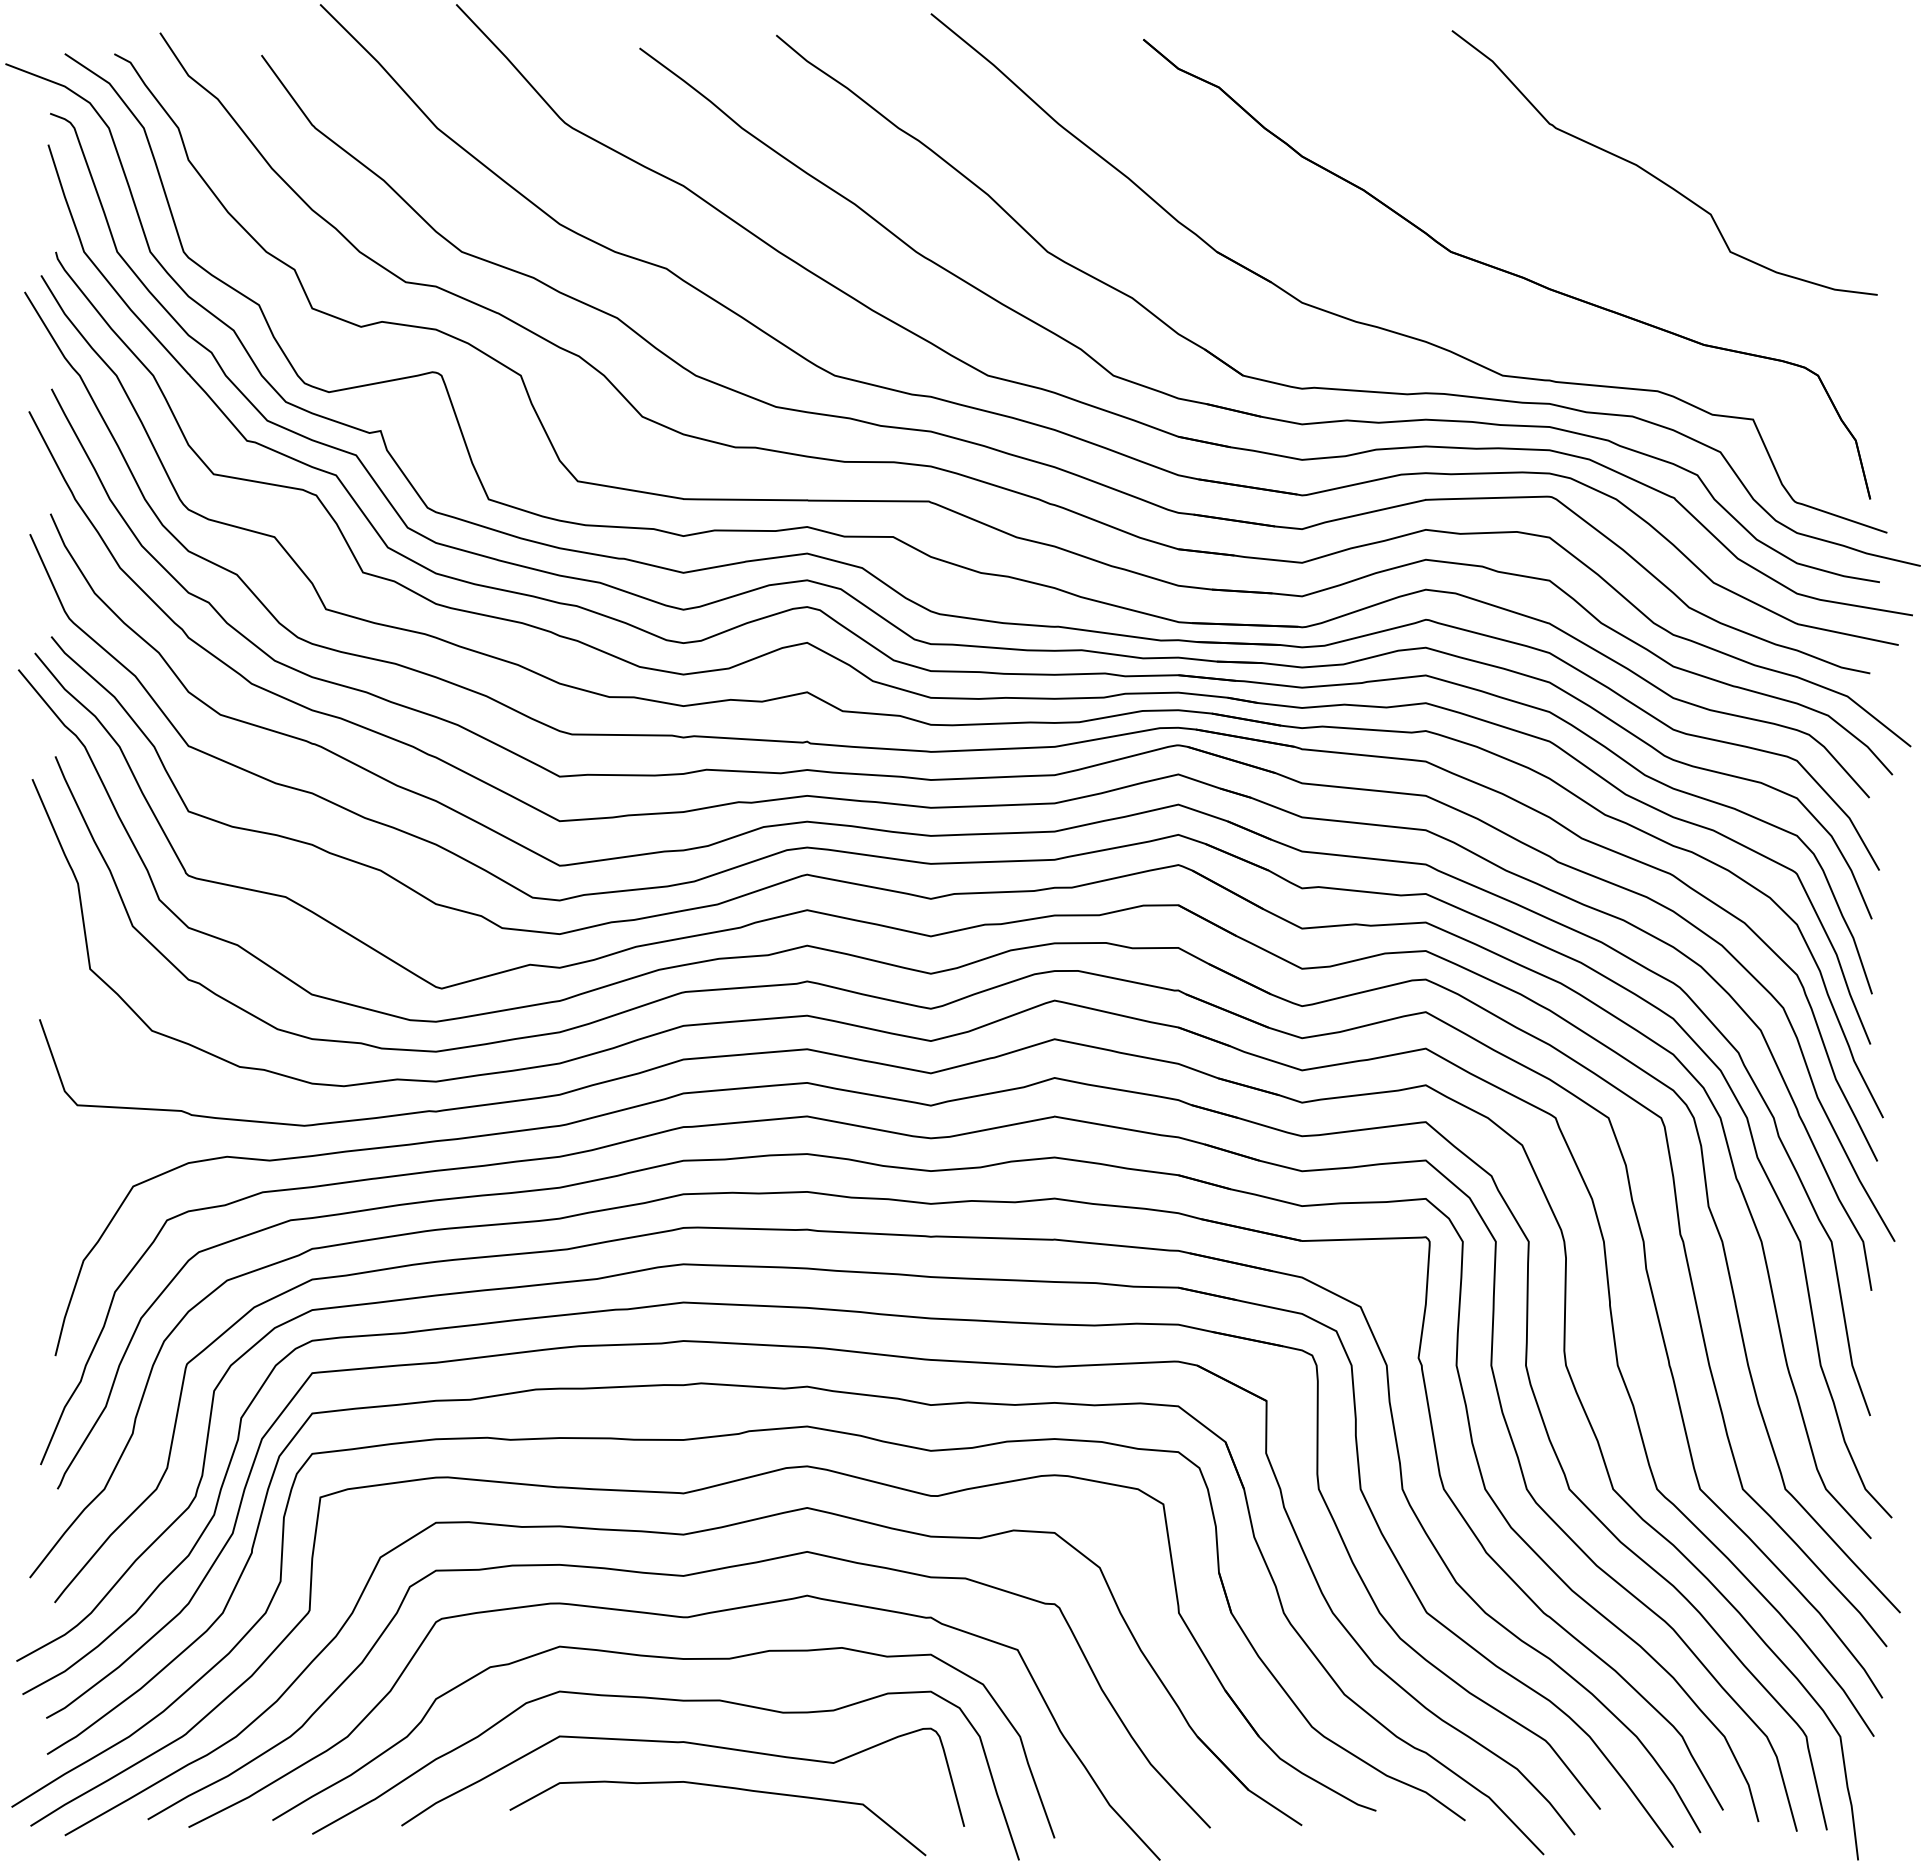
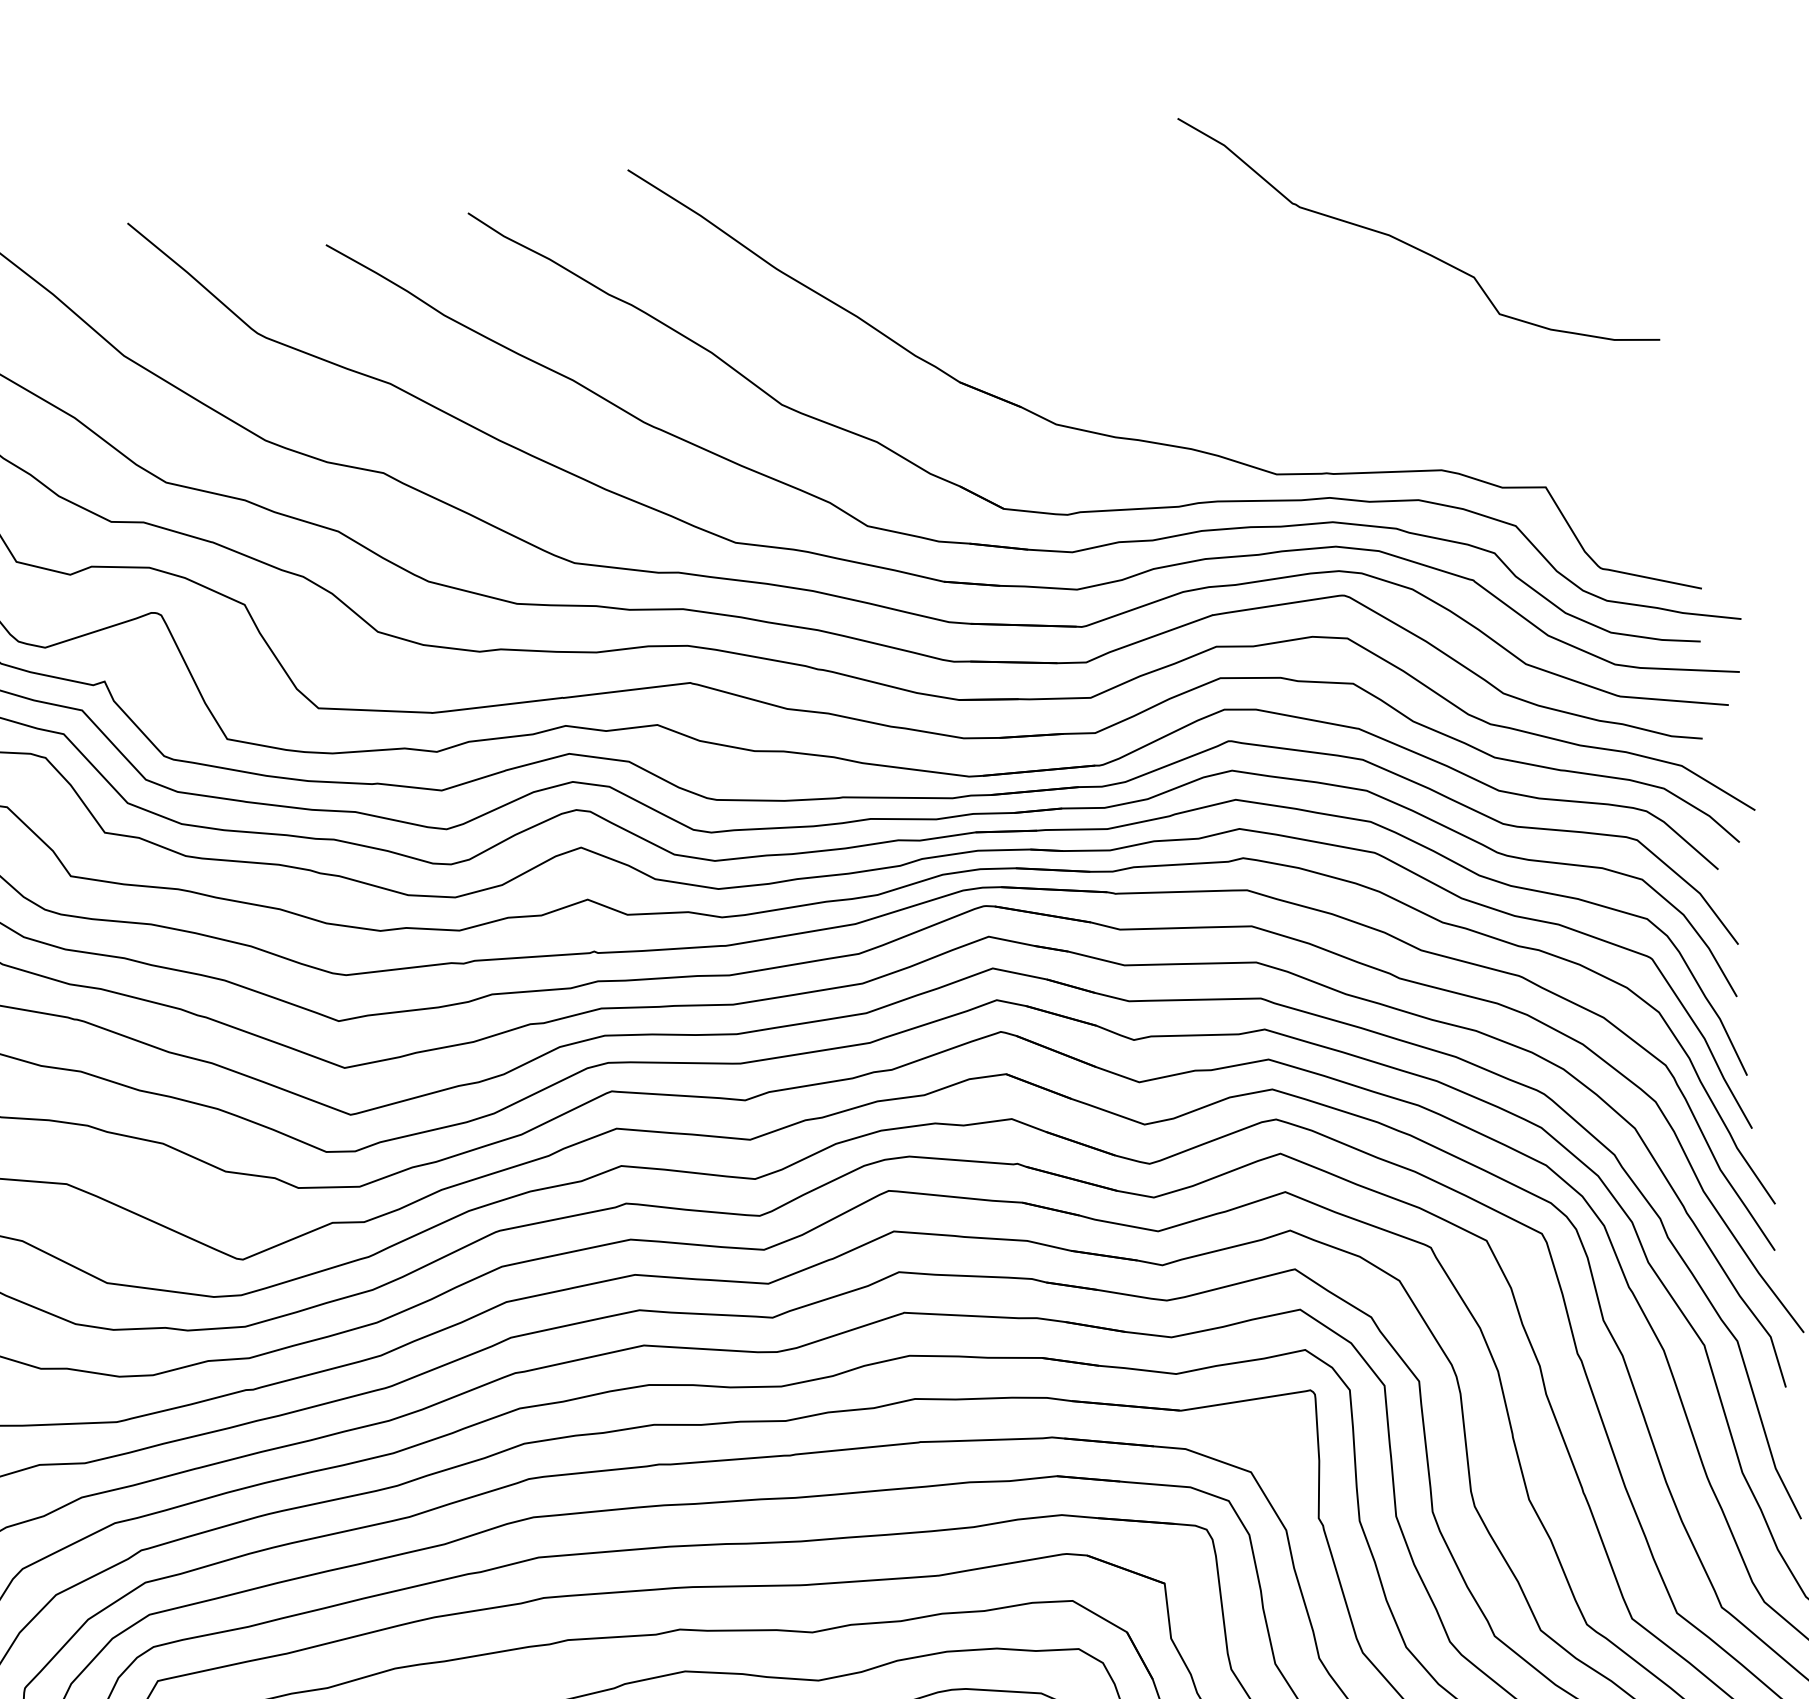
part: (1507, 269) -> (1267, 362), removed

